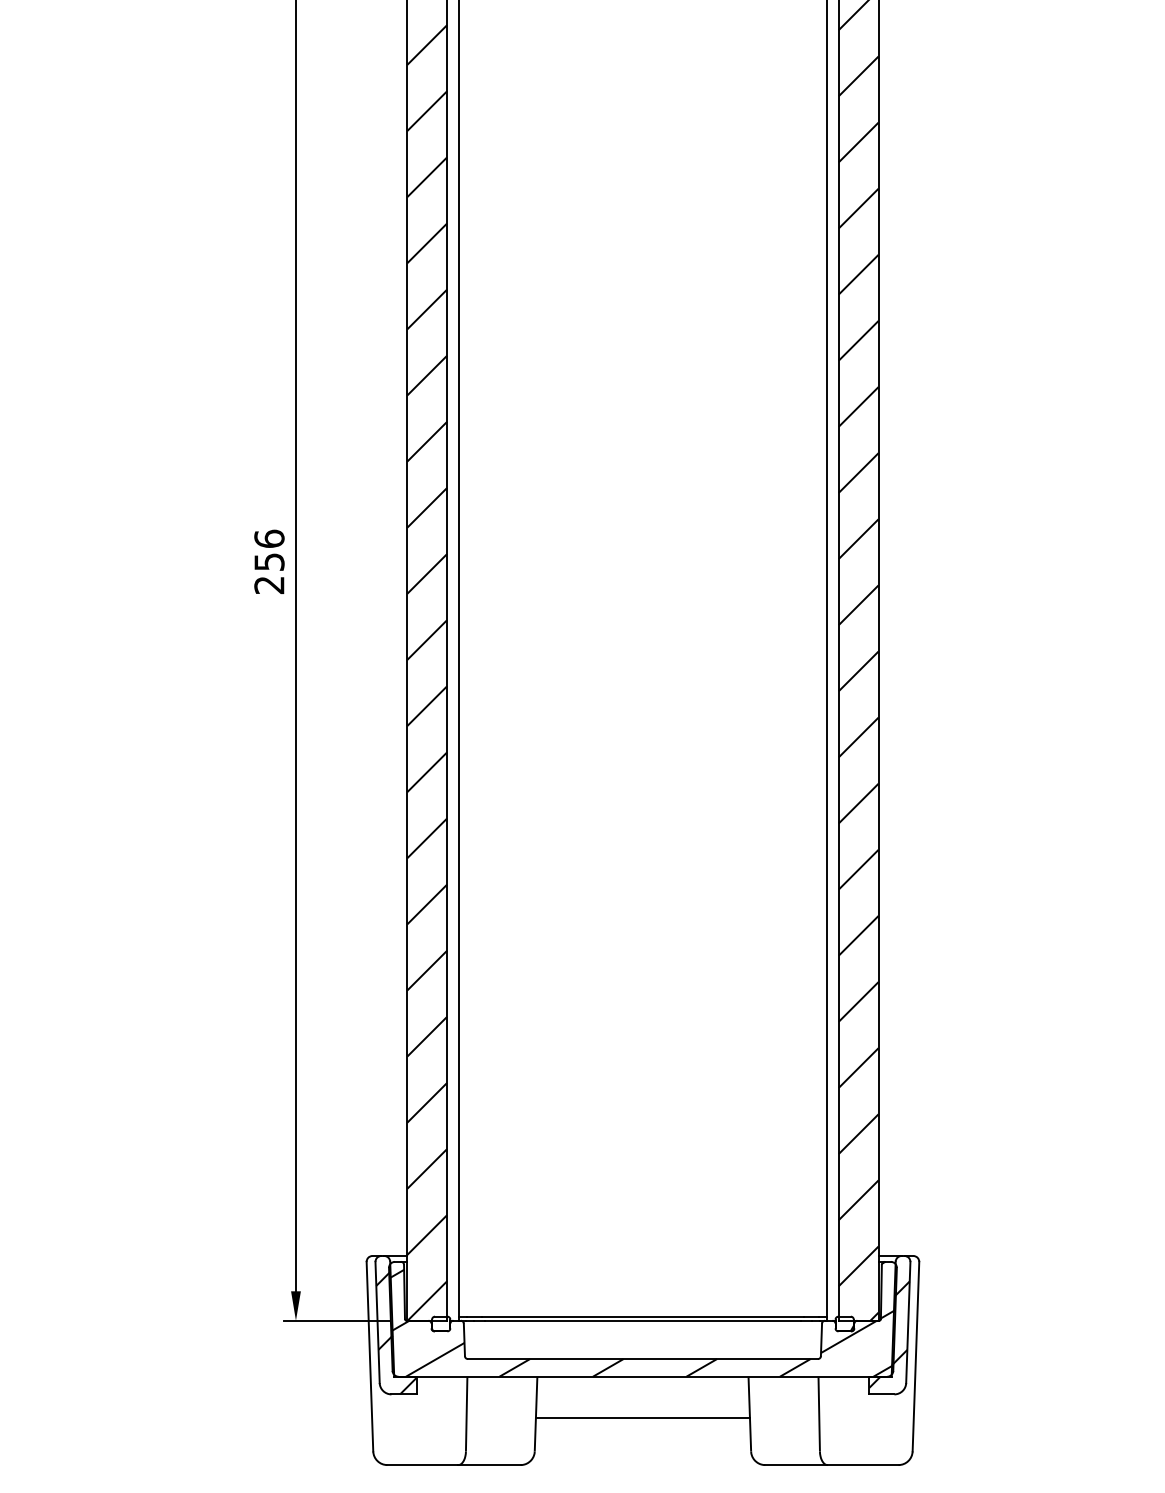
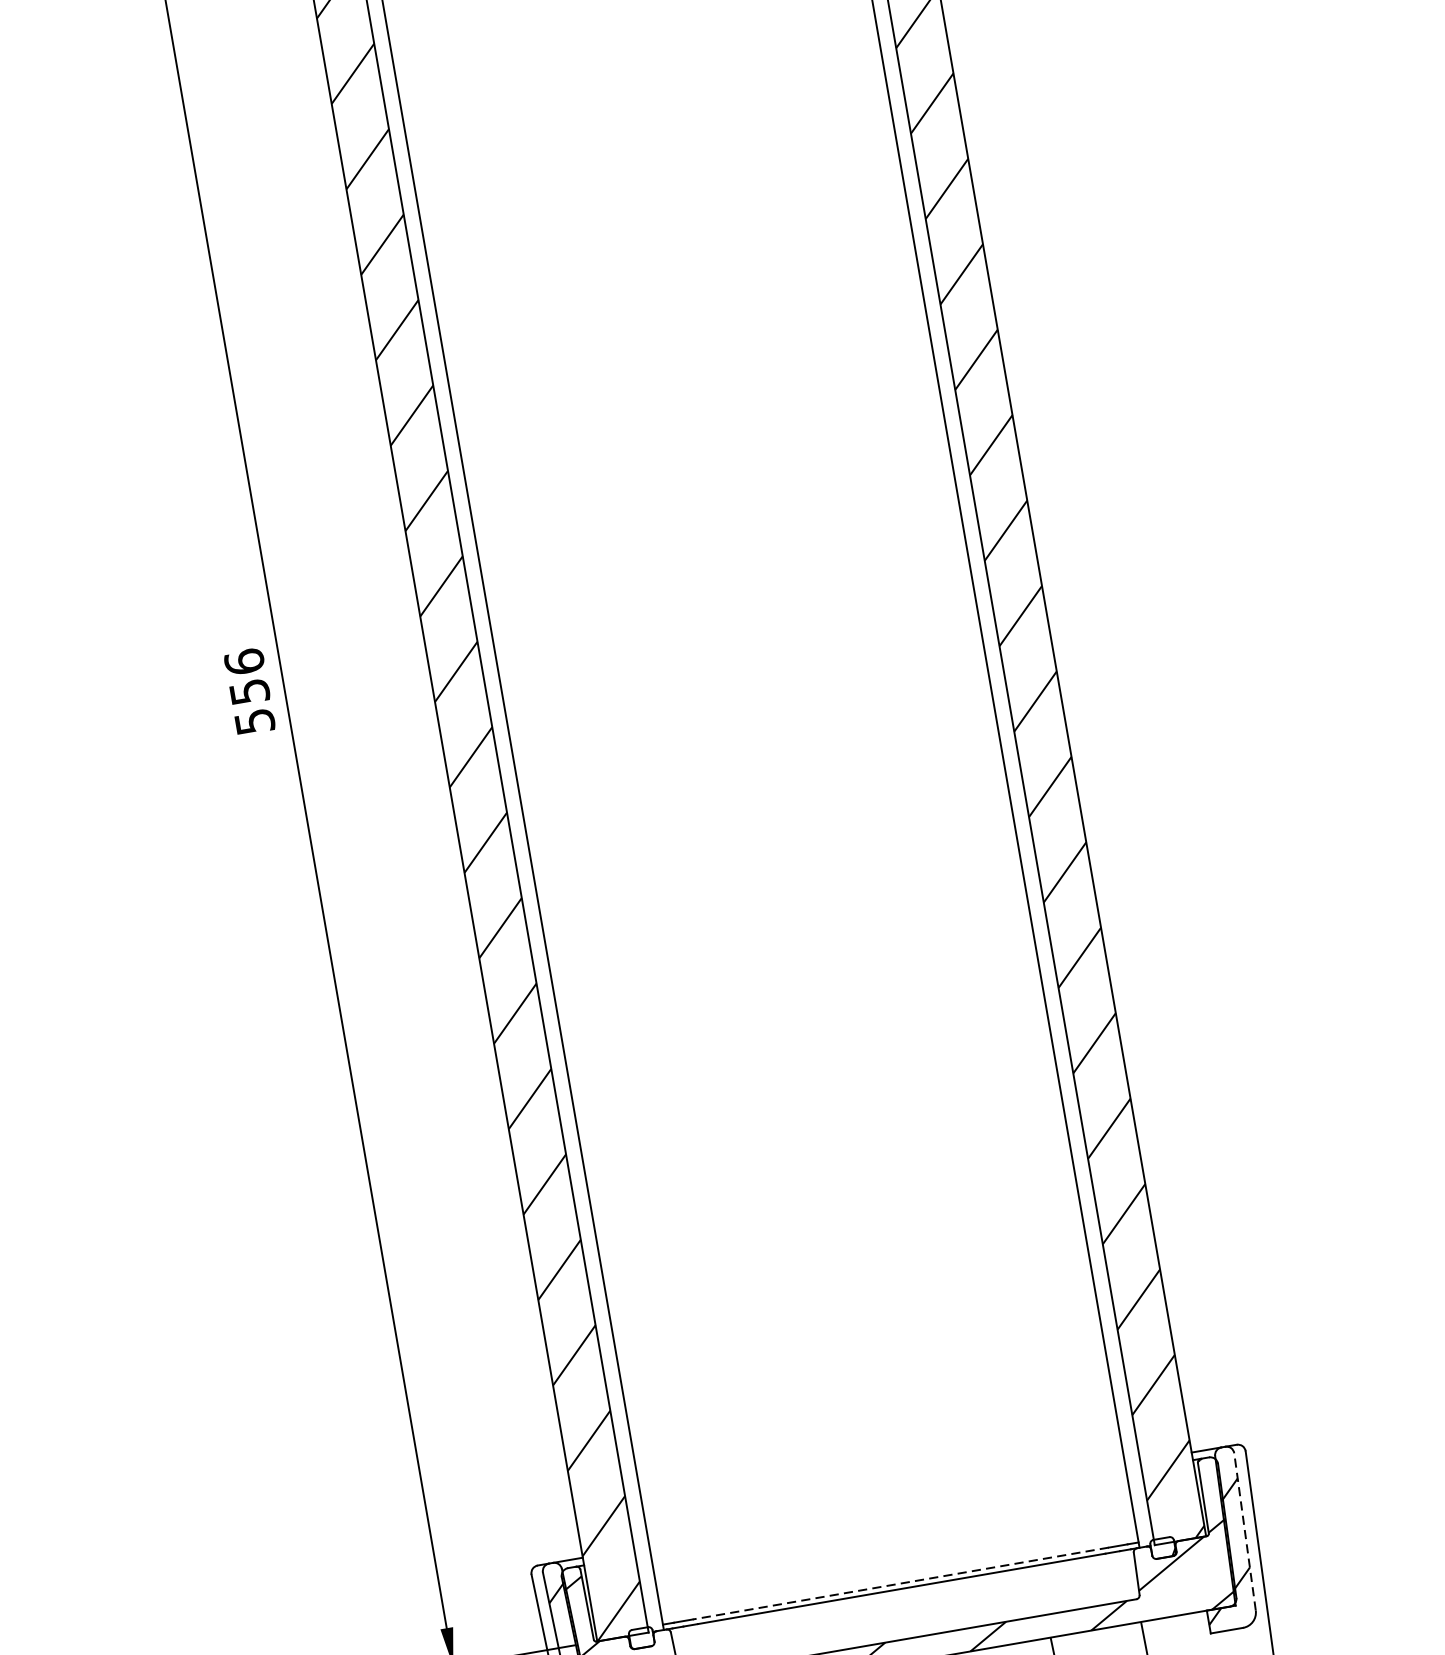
text: (269, 585) -> (255, 722), 256 -> 556
line: (642, 1316) -> (900, 1583), solid -> dashed
line: (908, 1322) -> (1245, 1531), solid -> dashed

